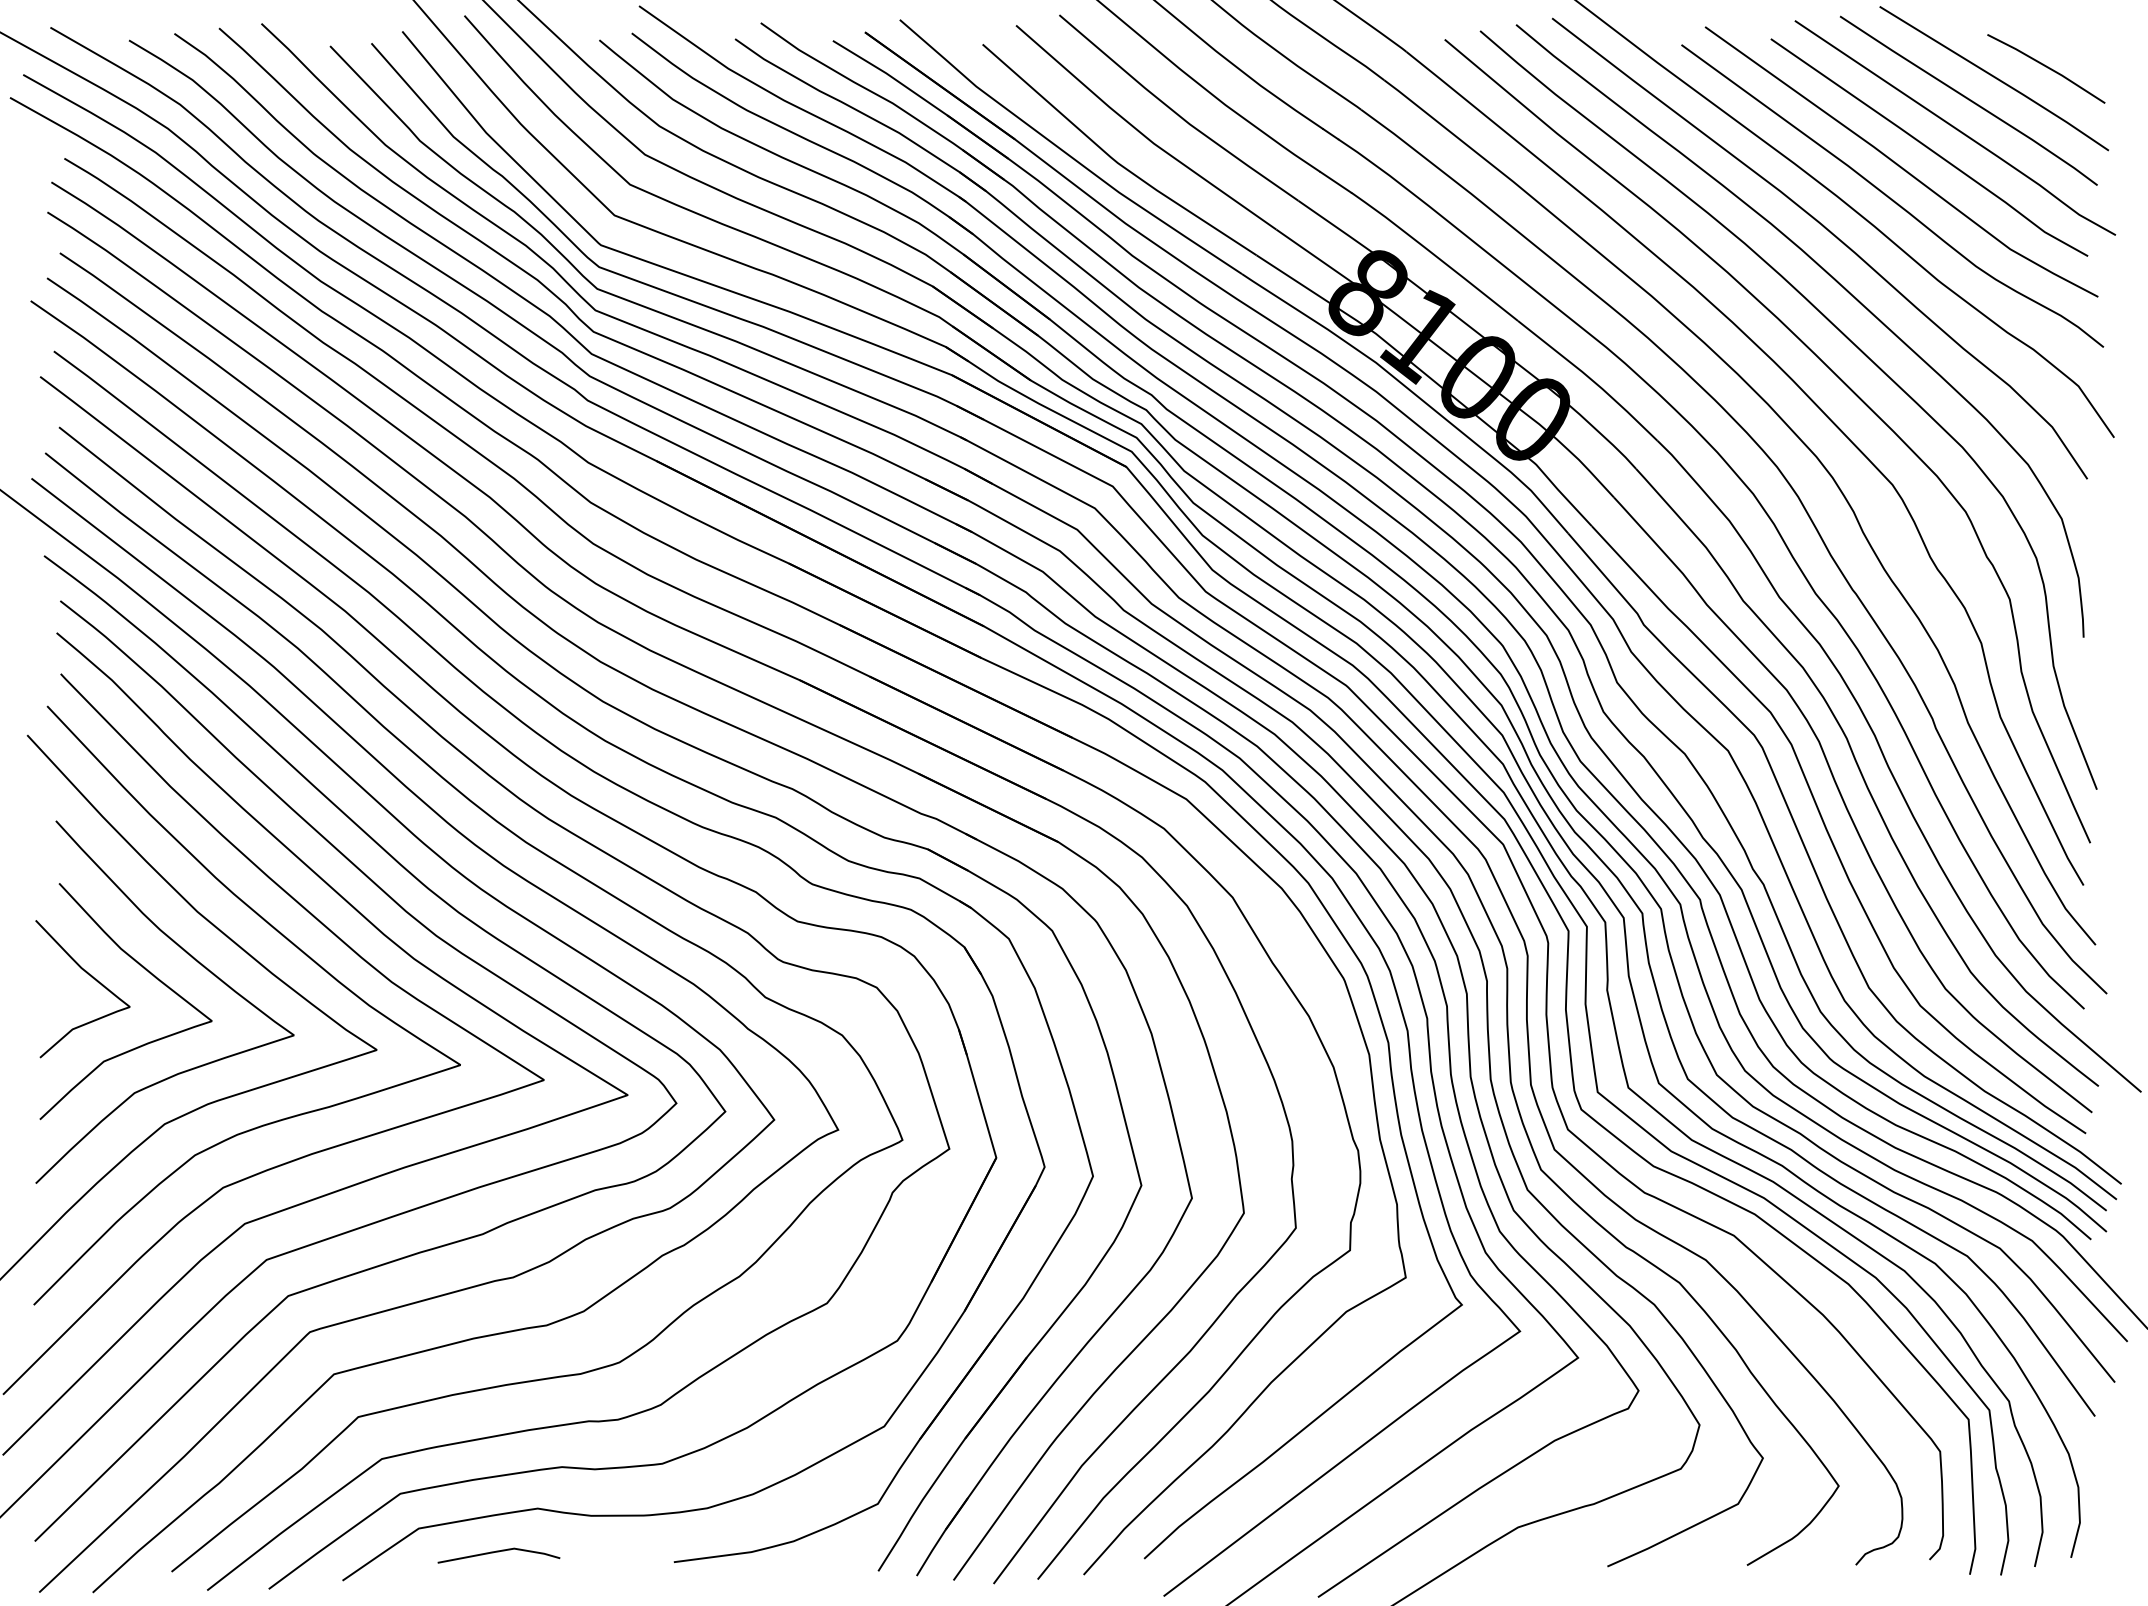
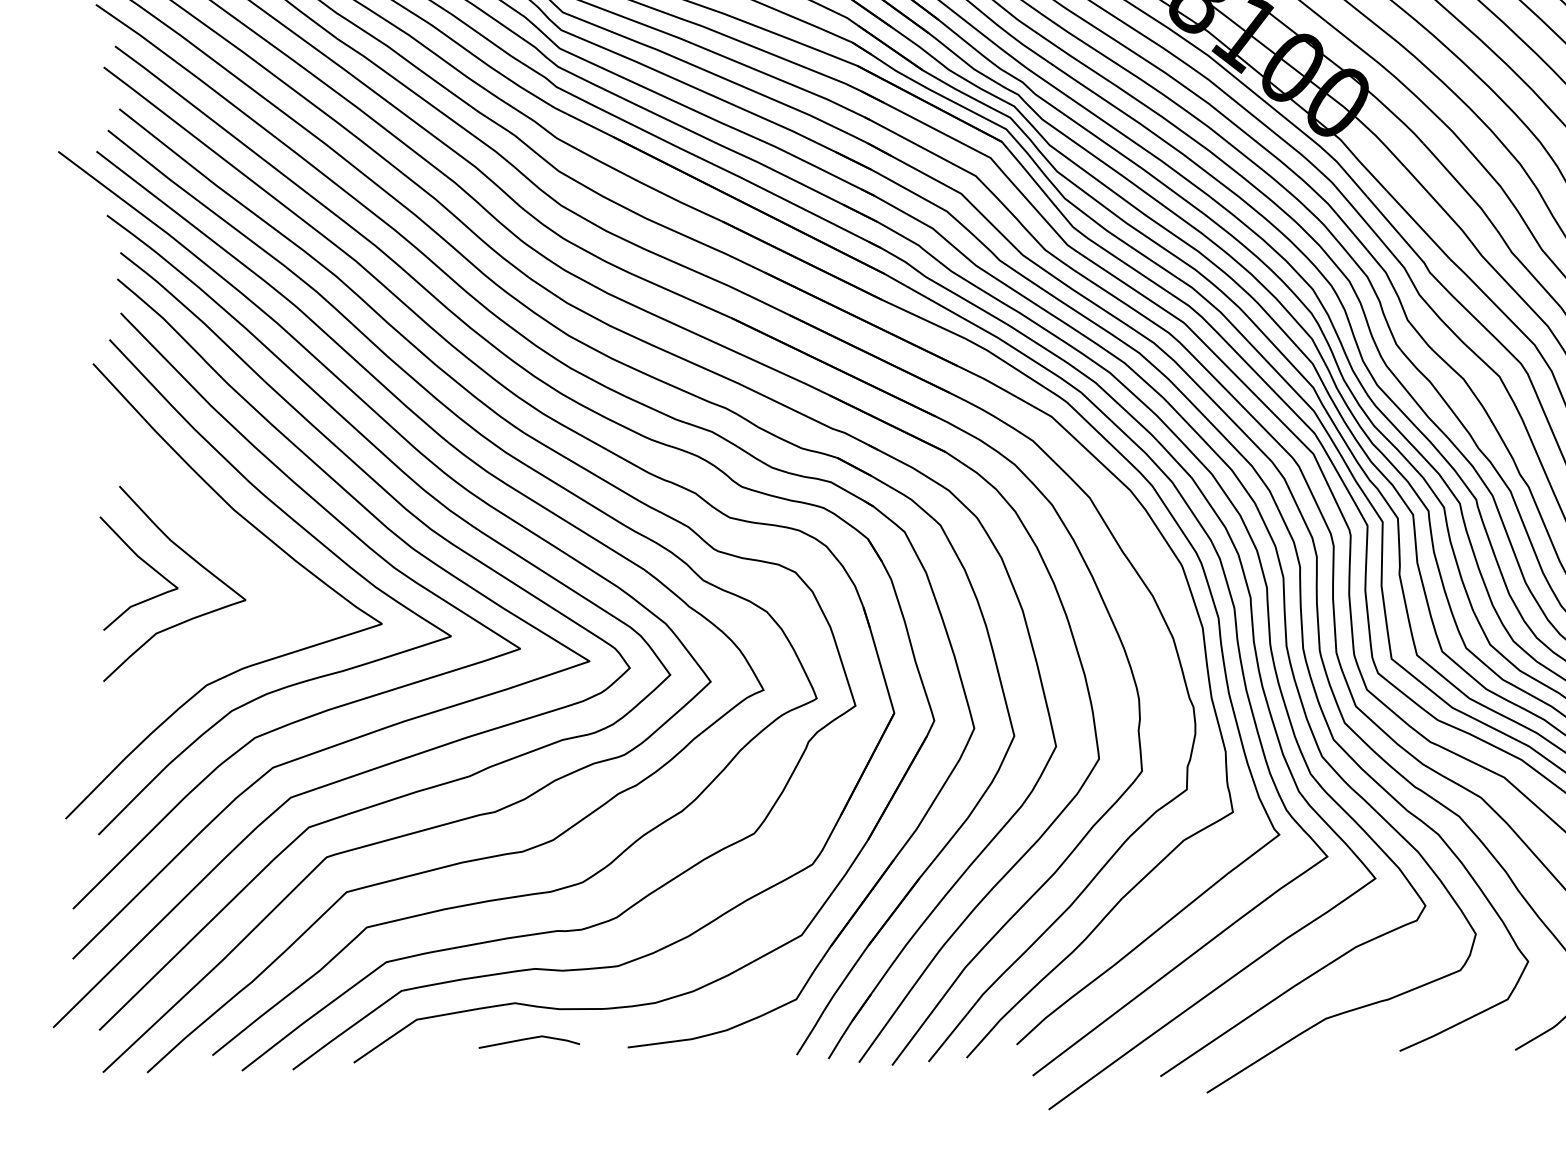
curve: (199, 964) -> (235, 553), removed
line: (498, 1552) -> (529, 1039), moved

